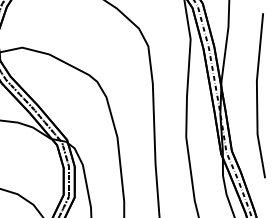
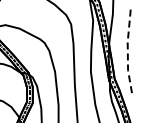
line: (256, 96) -> (127, 50), solid -> dashed

